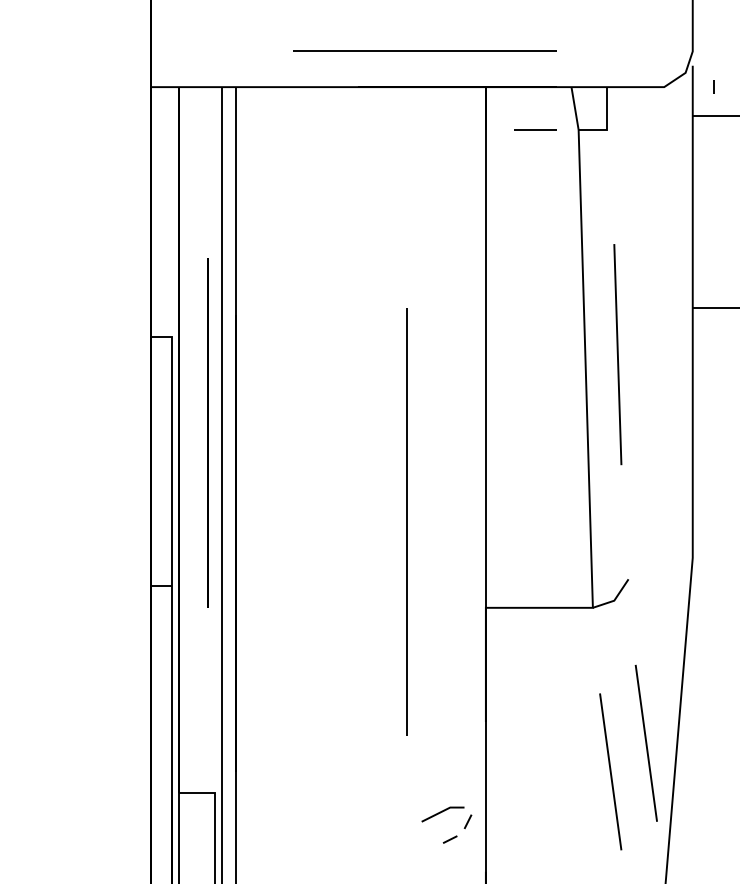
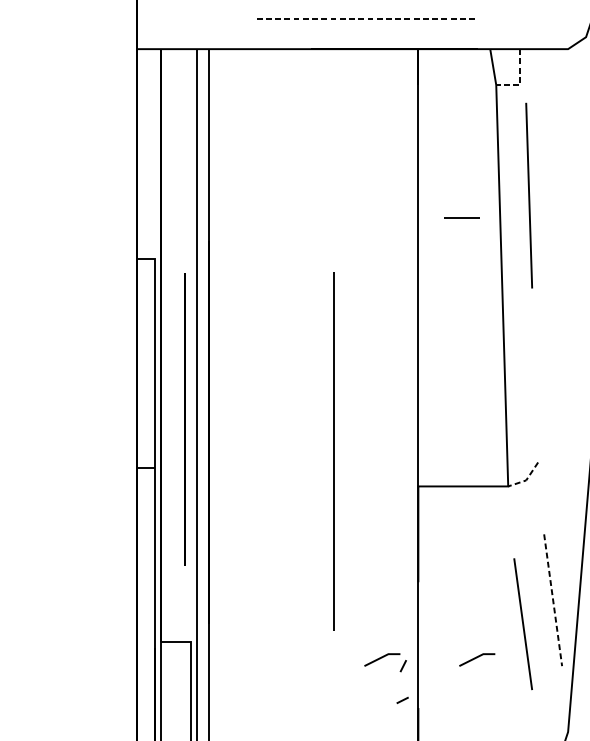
line: (425, 51) -> (367, 19), solid -> dashed
line: (607, 123) -> (520, 79), solid -> dashed
line: (535, 129) -> (461, 217), moved
line: (617, 354) -> (528, 195), moved
line: (207, 432) -> (184, 418), moved
line: (406, 521) -> (333, 450), moved
line: (614, 599) -> (526, 479), solid -> dashed
line: (646, 743) -> (553, 600), solid -> dashed
part: (555, 814) -> (476, 659), added
line: (449, 839) -> (402, 700), moved

